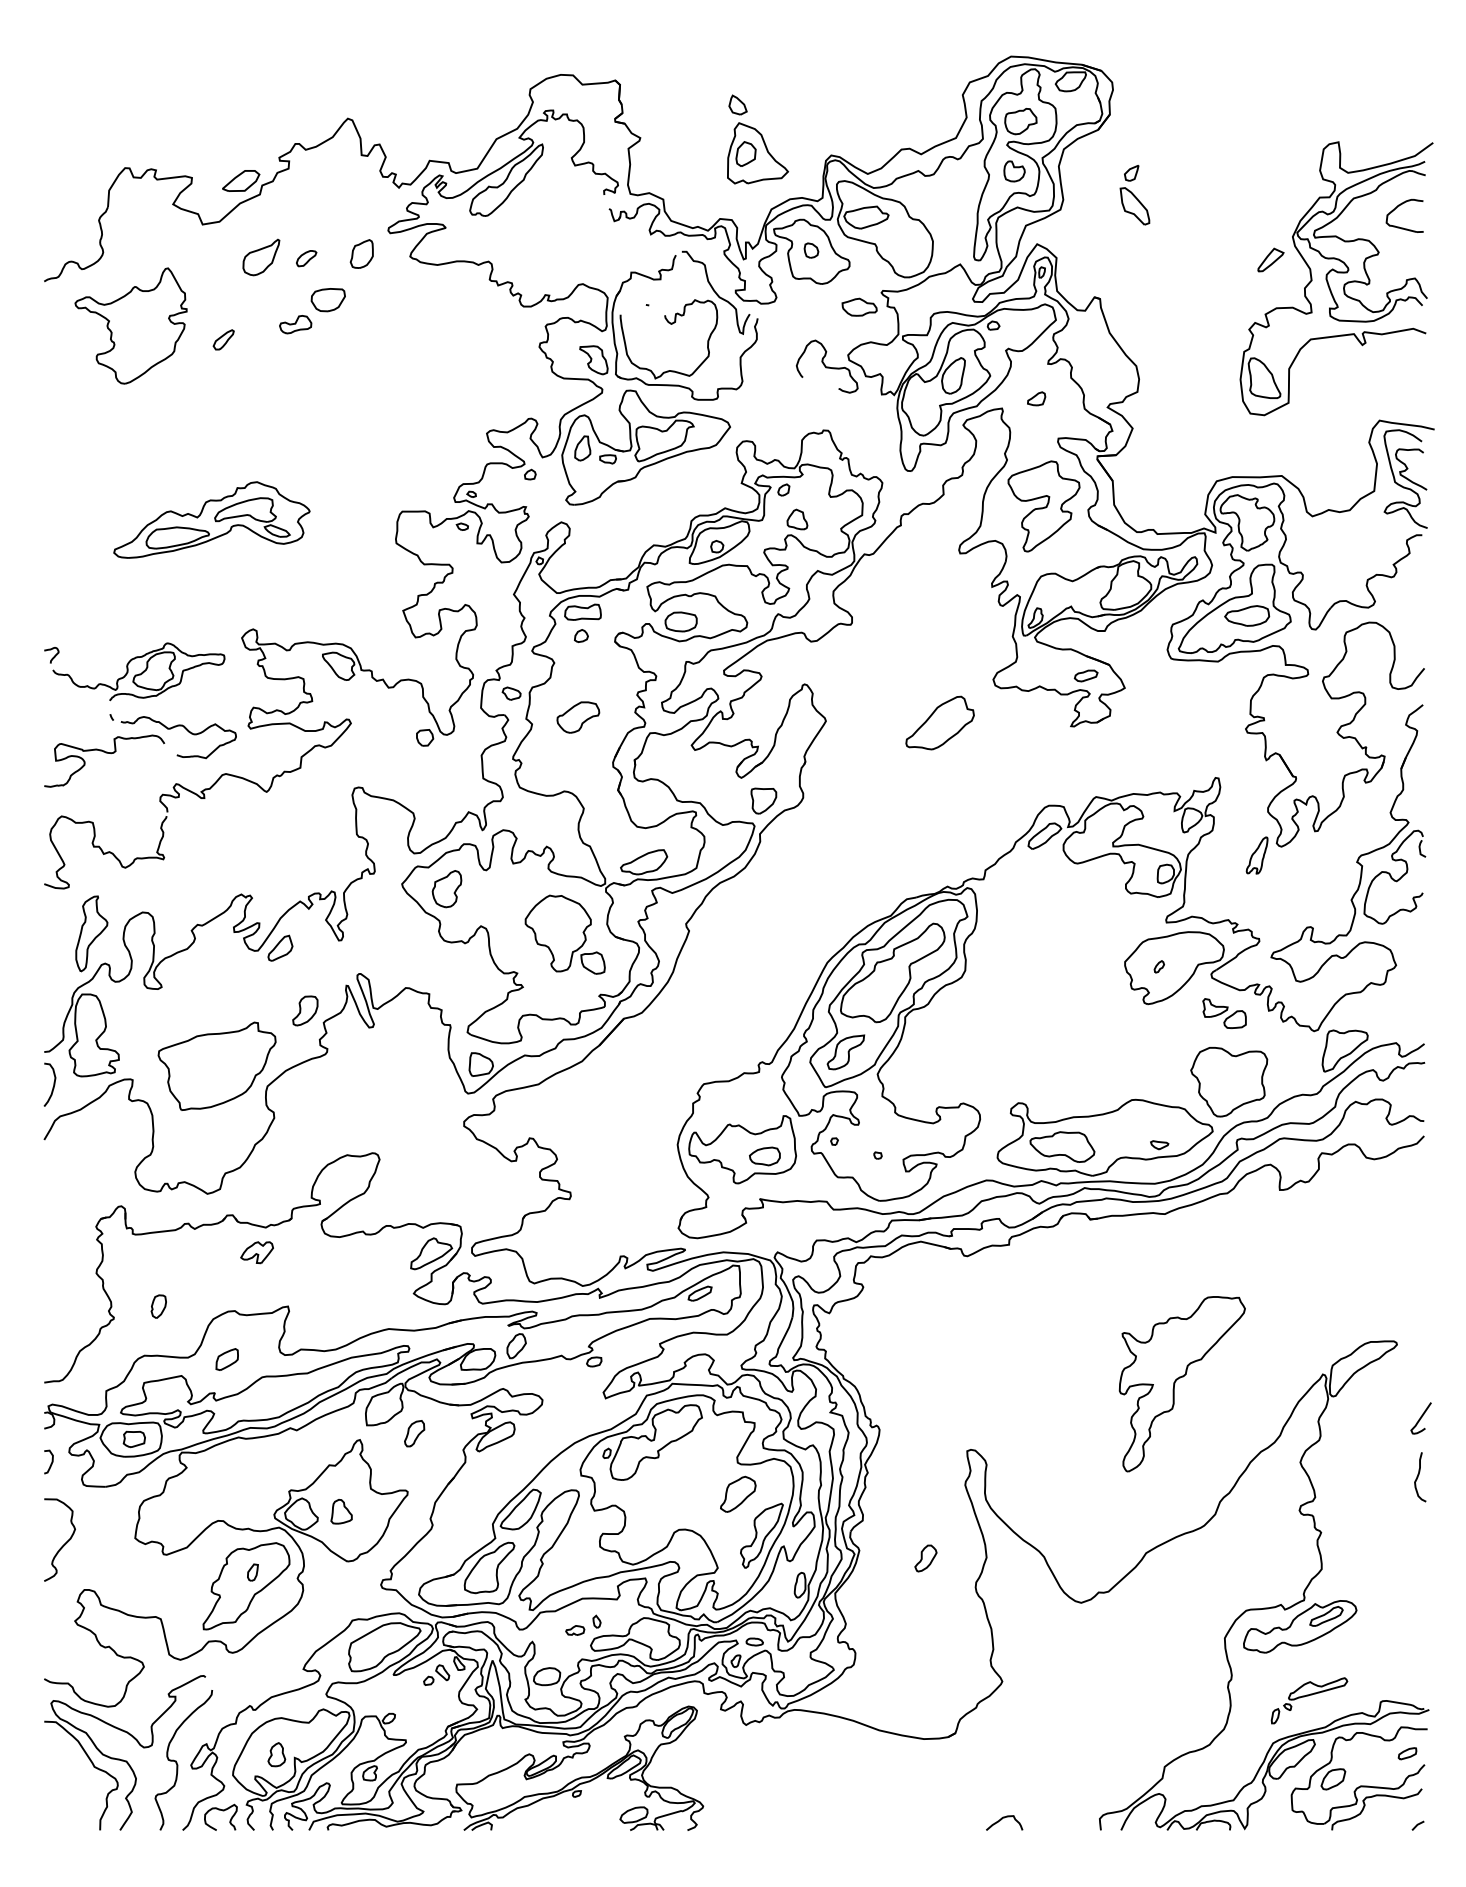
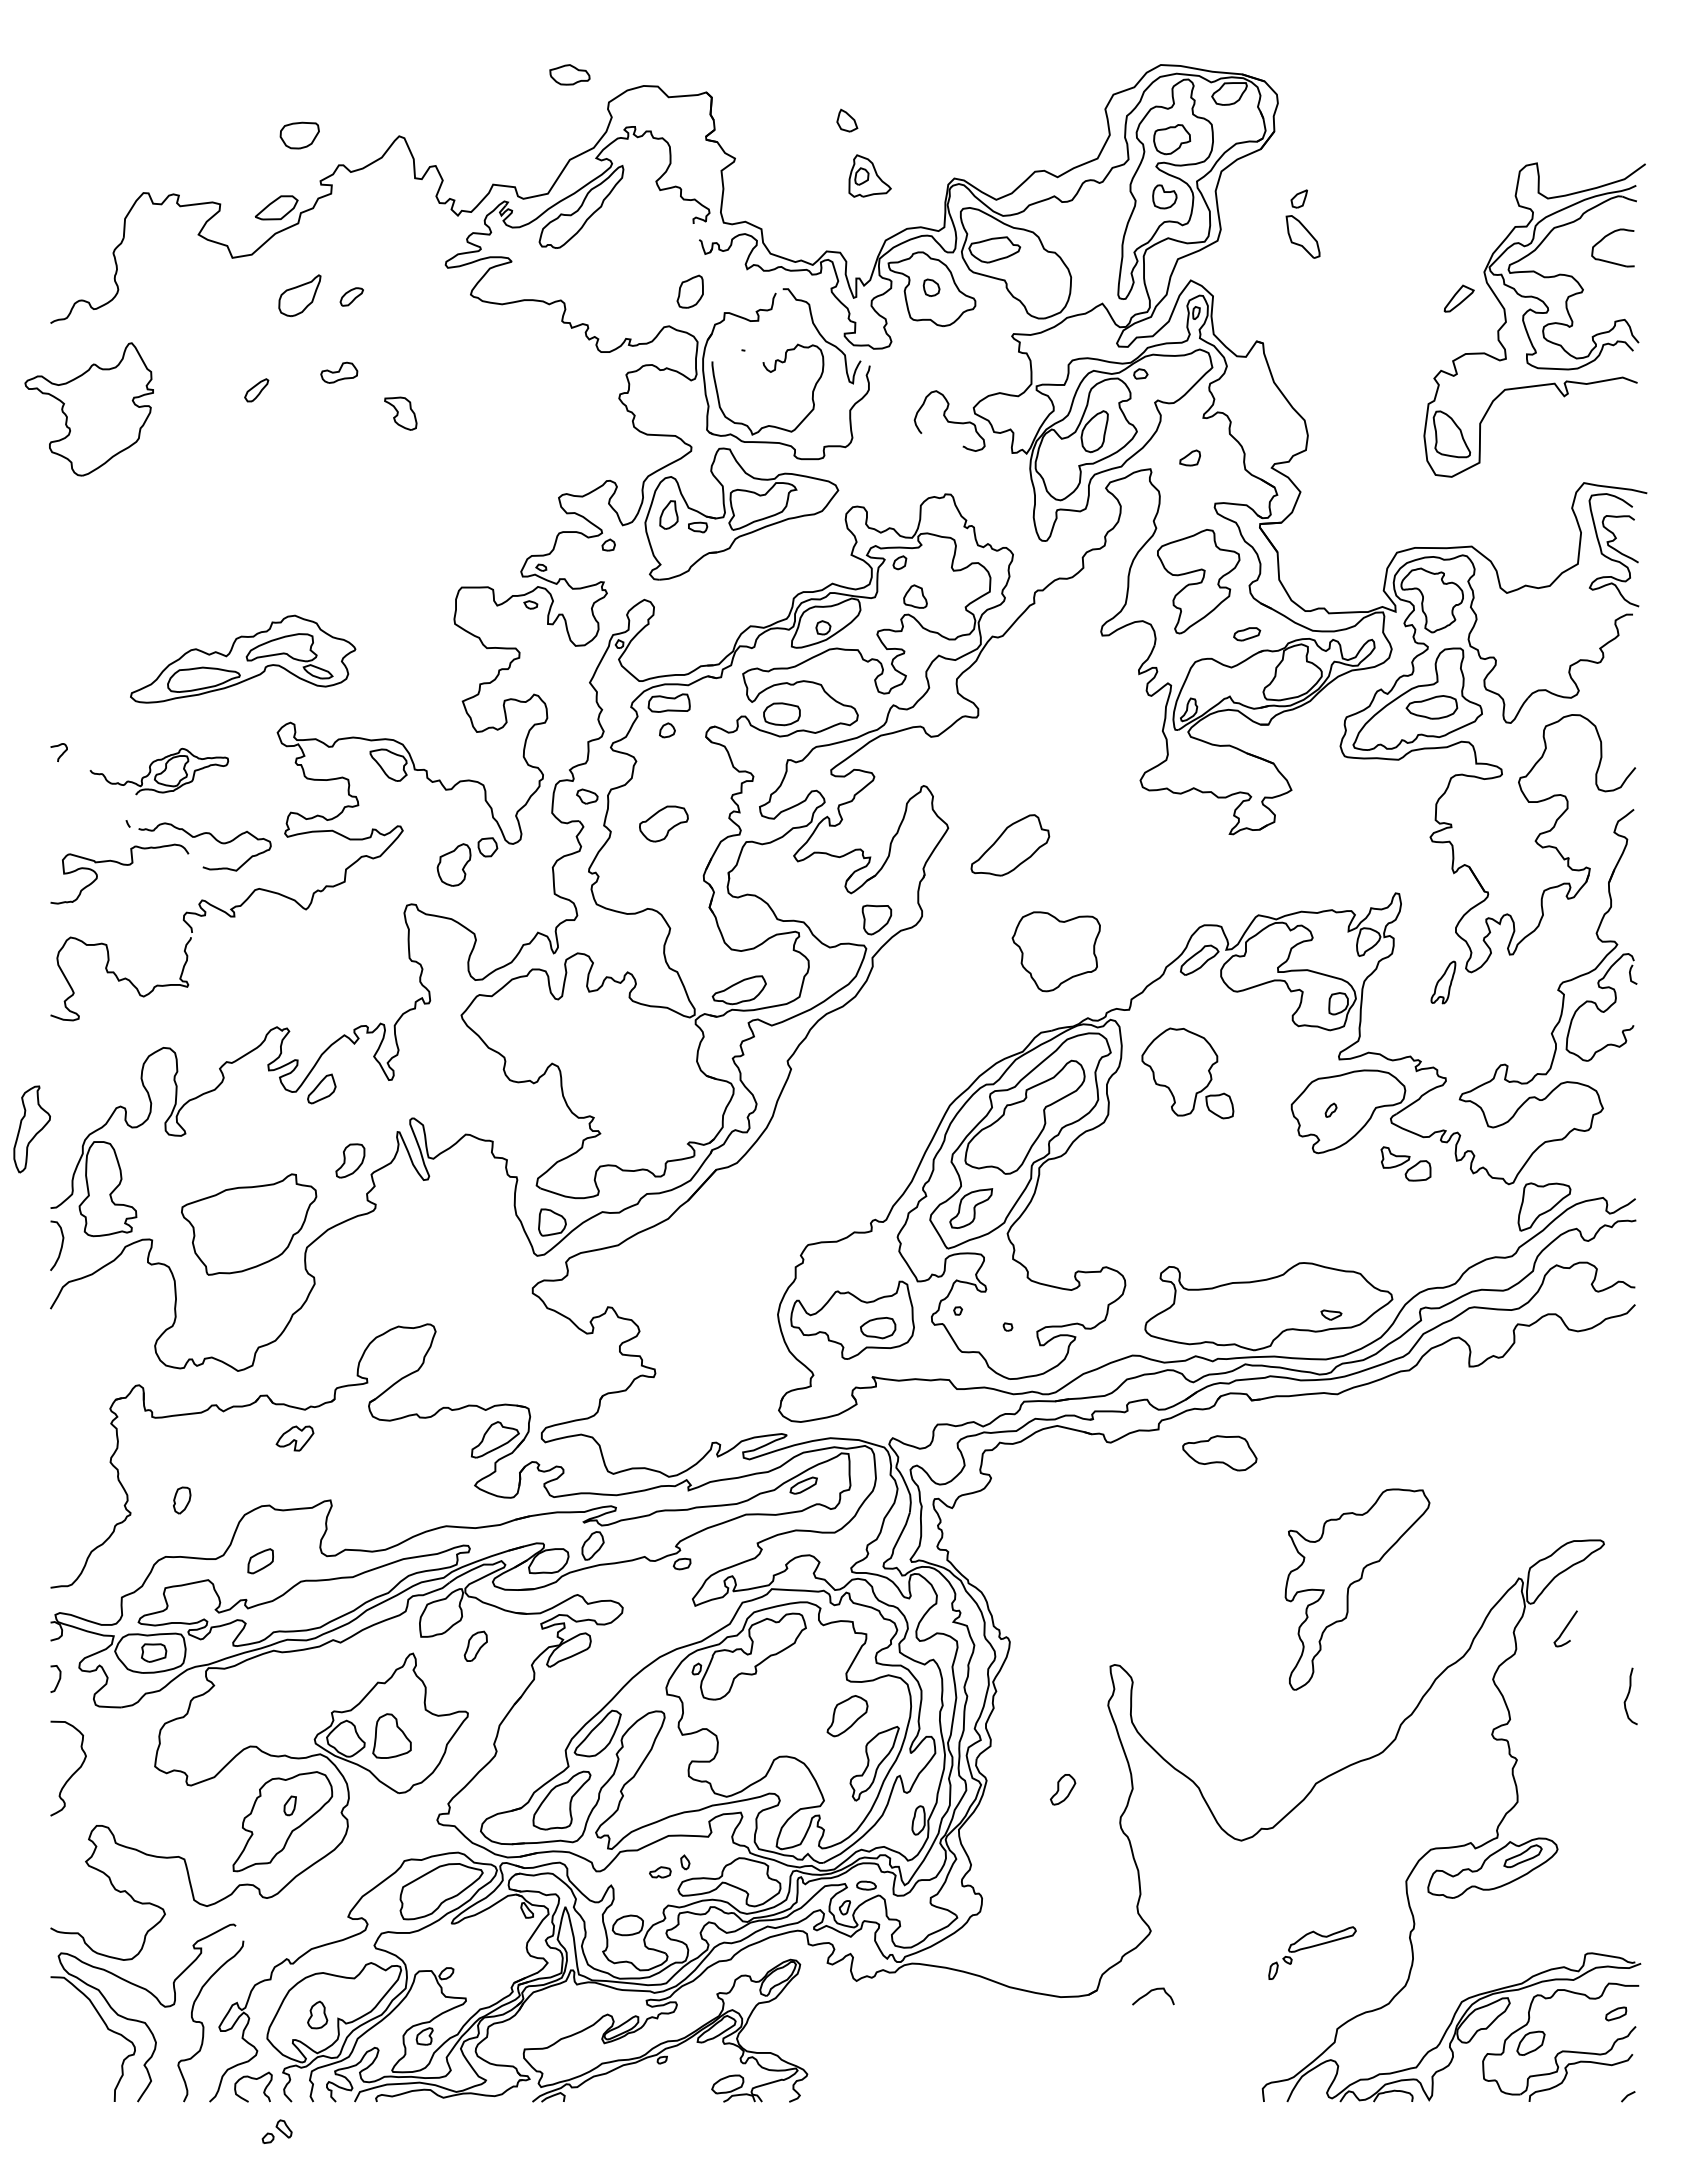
part: (757, 152) -> (869, 175), size x0.6
part: (361, 253) -> (689, 291), moved
part: (328, 299) -> (299, 135), moved
part: (859, 306) -> (569, 74), moved
part: (130, 326) -> (88, 409), moved
part: (593, 360) -> (400, 413), moved
part: (212, 519) -> (243, 658), moved
part: (139, 671) -> (159, 771), size x0.7
part: (1086, 676) -> (1247, 634), moved
part: (940, 723) -> (1010, 845), moved
part: (446, 888) -> (453, 864), moved
part: (91, 933) -> (31, 1129), moved
part: (564, 934) -> (1187, 1073), moved
part: (1228, 1081) -> (1055, 951), moved
part: (1062, 1147) -> (1219, 1453), moved
curve: (1420, 1418) -> (1565, 1628), moved
part: (341, 1511) -> (391, 1735), size x1.6
part: (436, 1674) -> (276, 2131), moved
part: (1309, 1700) -> (1312, 1952), moved
curve: (1002, 1819) -> (1150, 1992), moved

